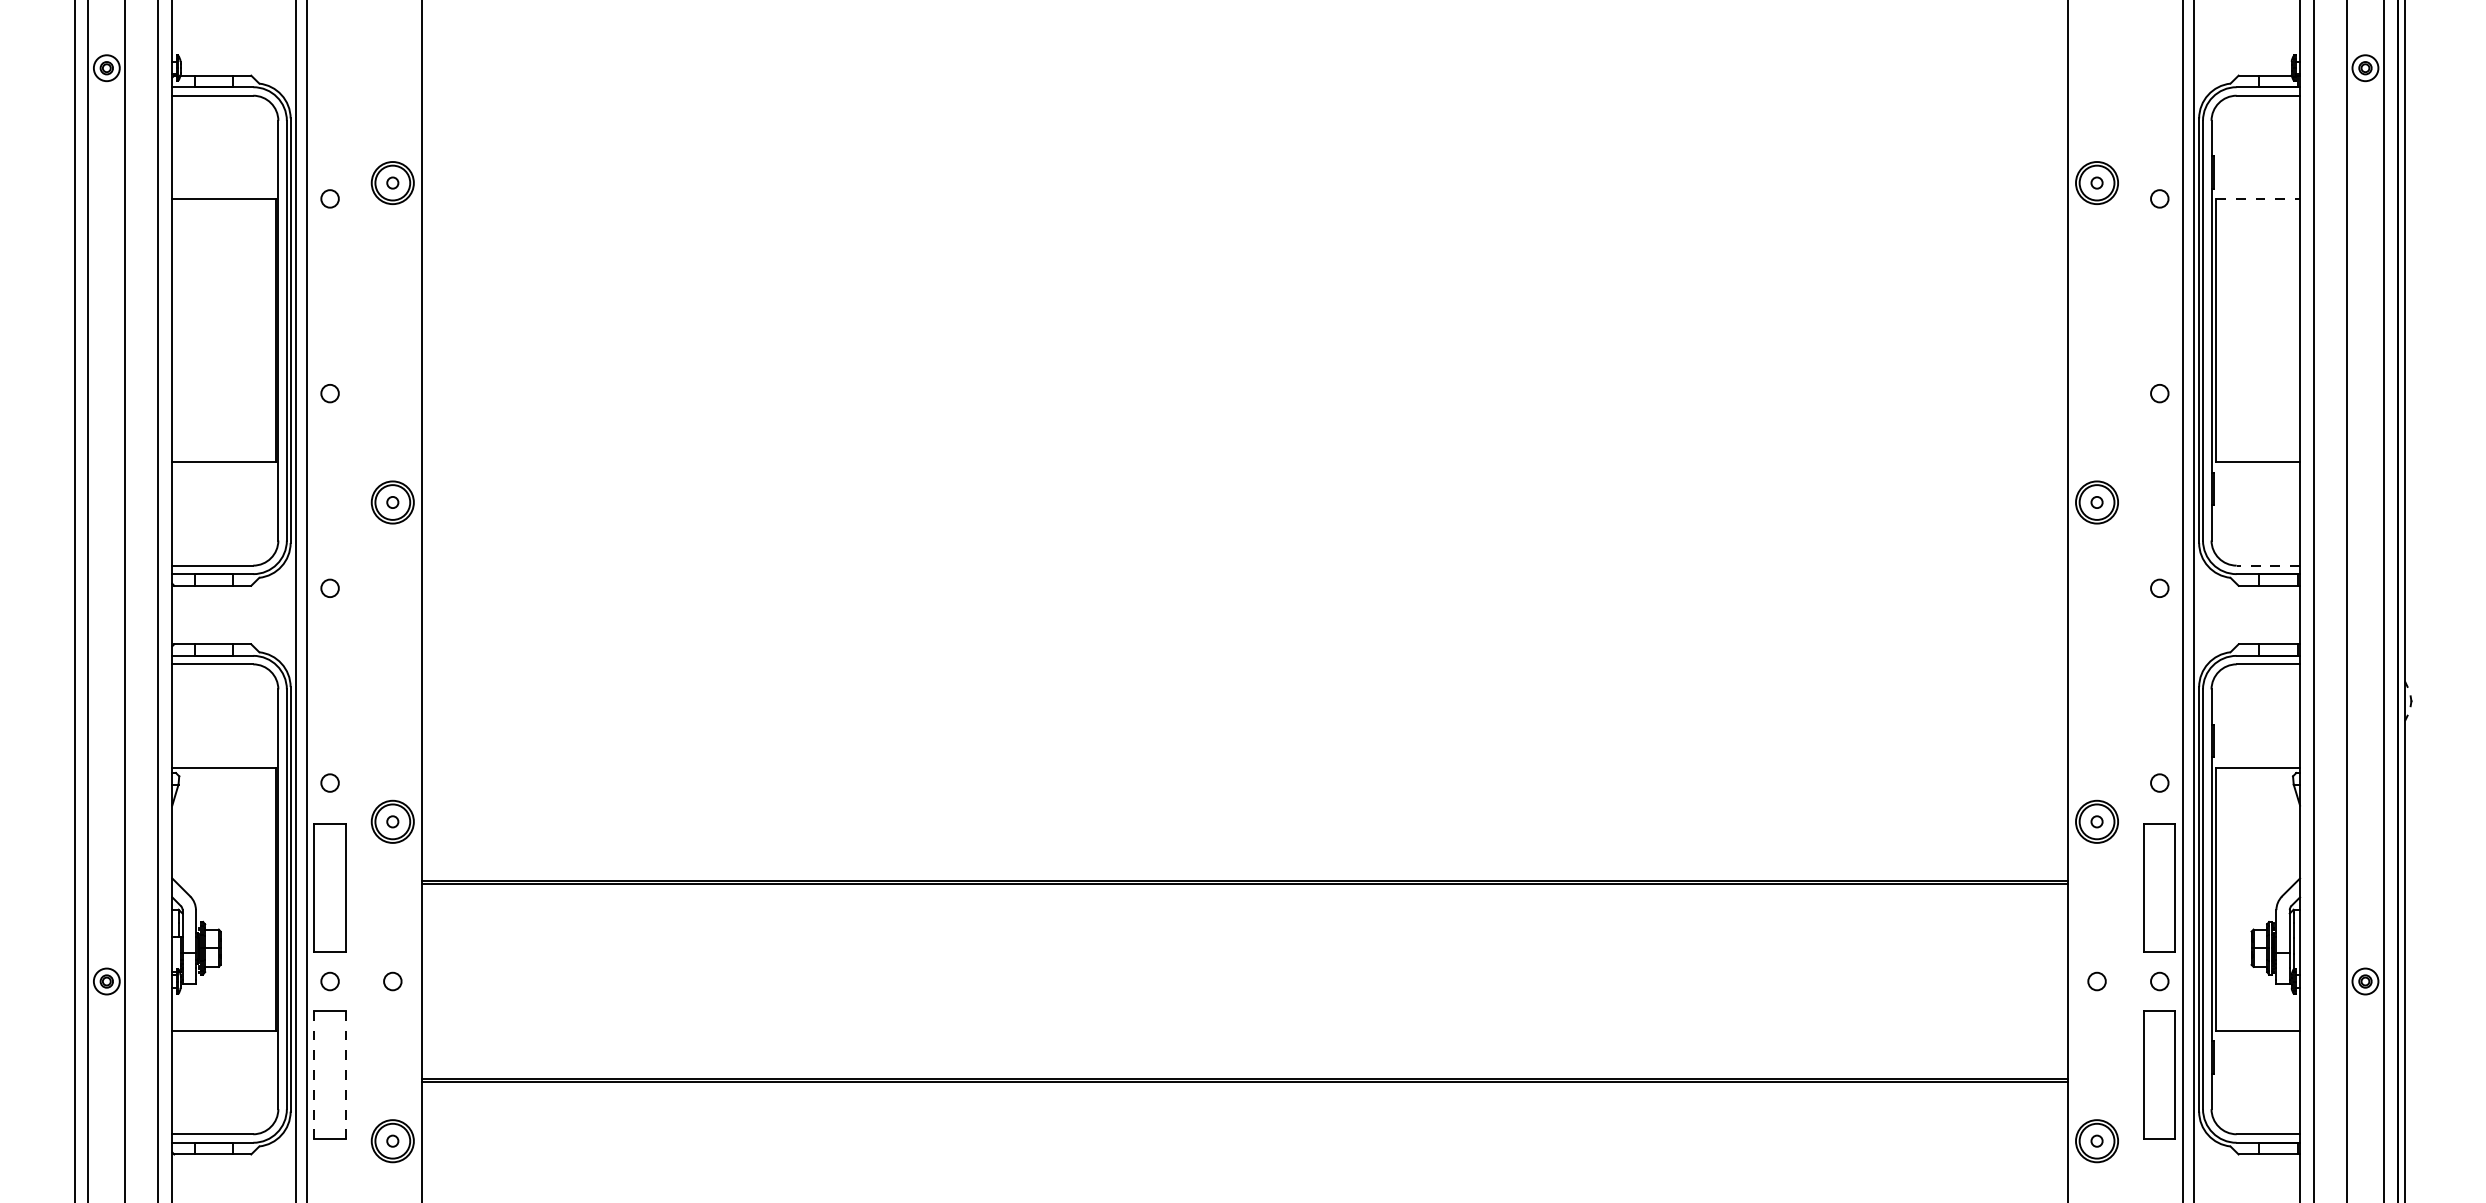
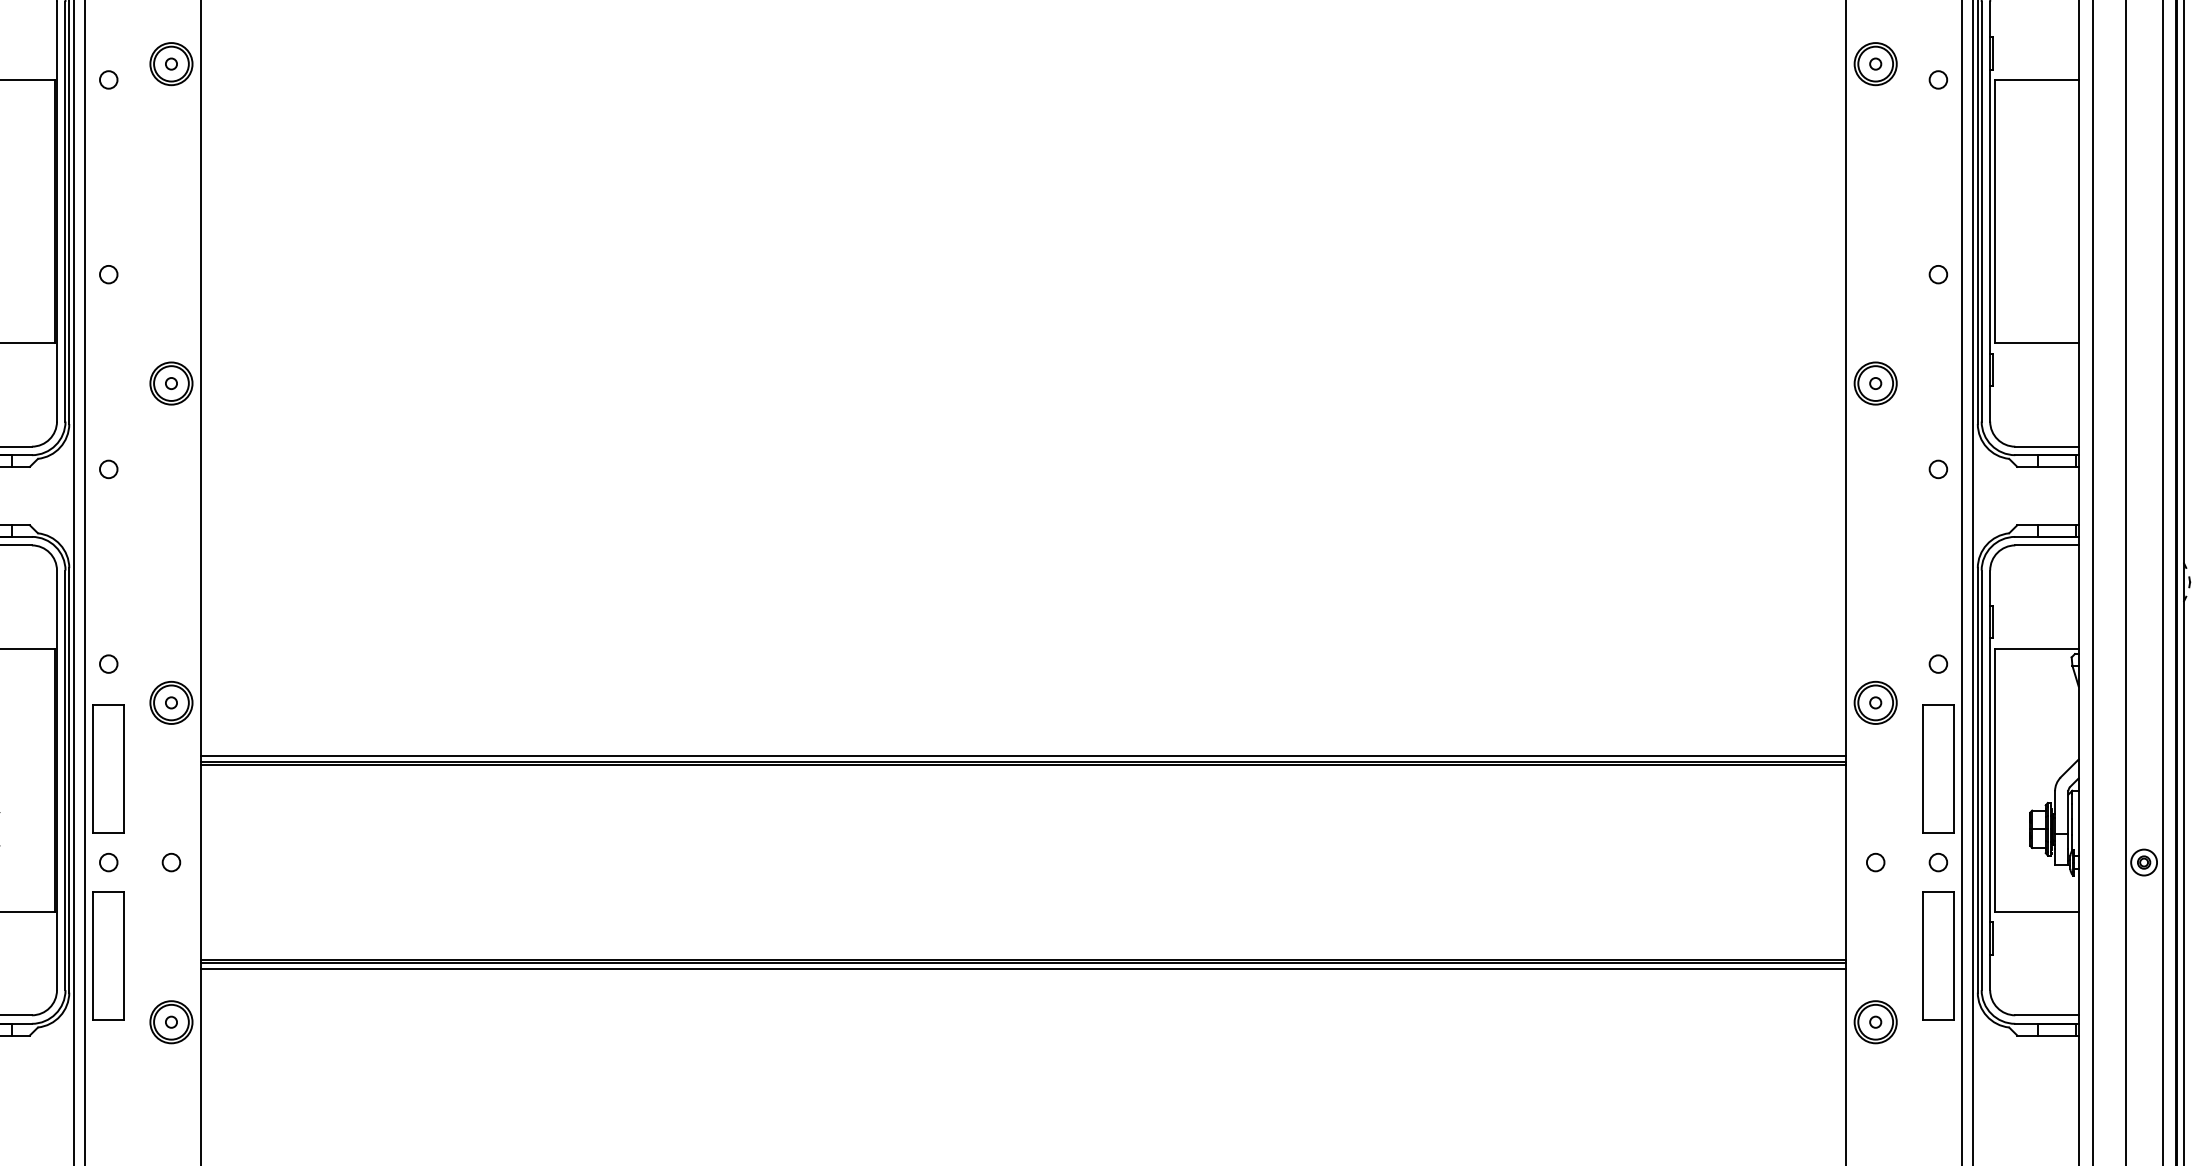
line: (2258, 199) -> (2037, 80), dashed -> solid
line: (2268, 565) -> (2047, 446), dashed -> solid
line: (1244, 874) -> (1023, 755), added
line: (345, 1074) -> (124, 955), dashed -> solid
line: (314, 1075) -> (93, 956), dashed -> solid
line: (1244, 1088) -> (1023, 969), added

